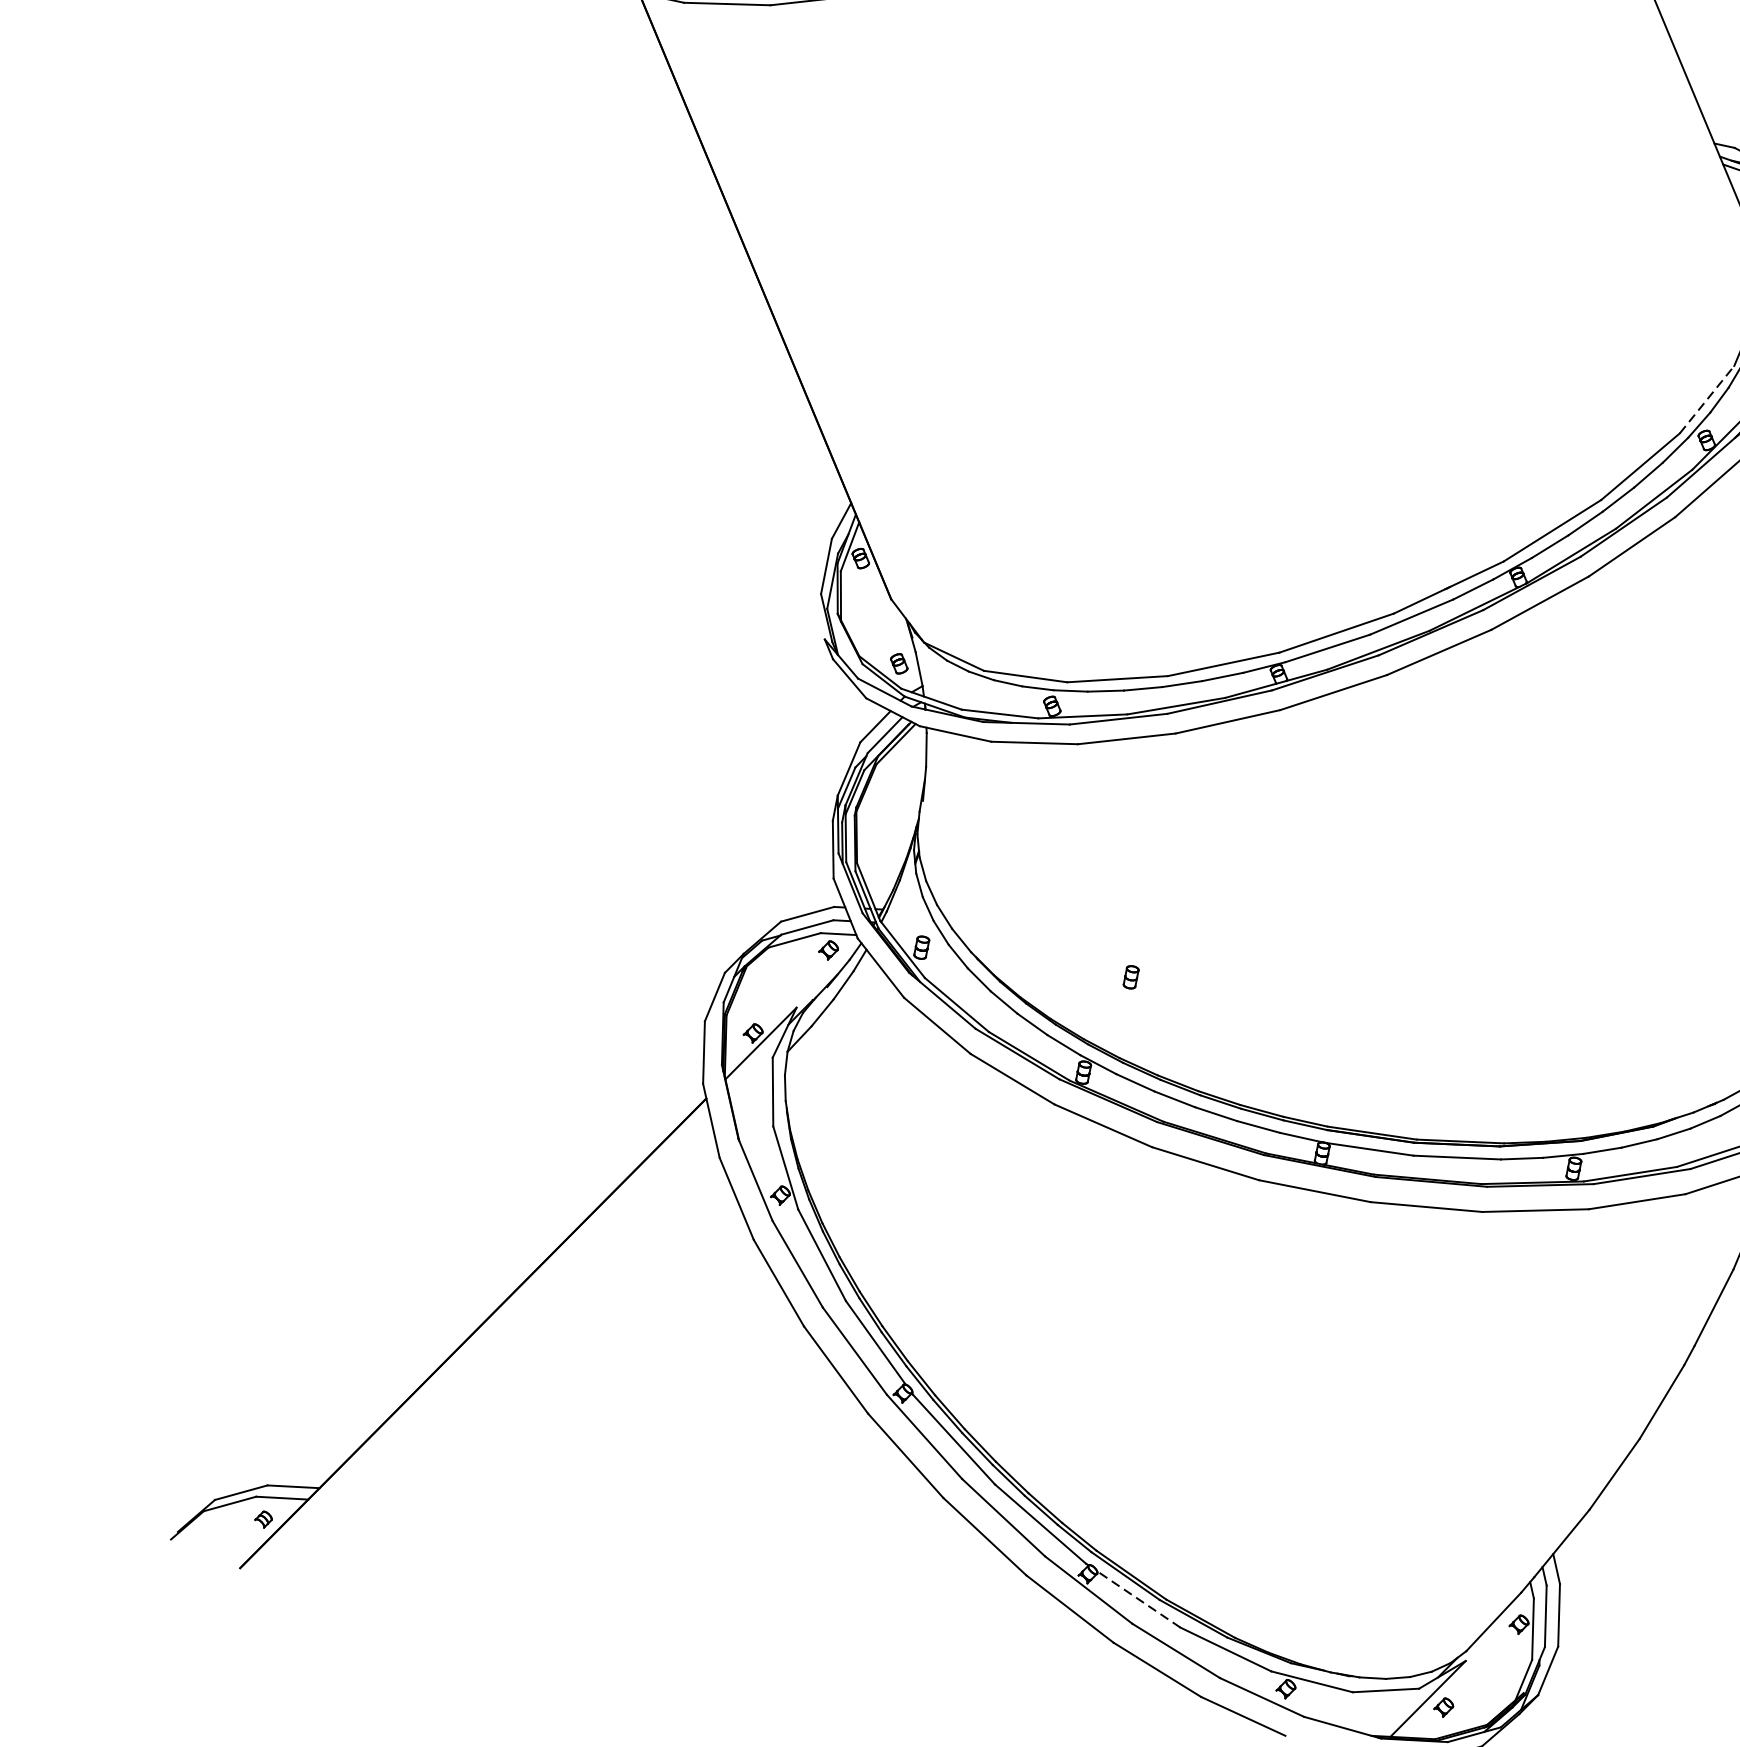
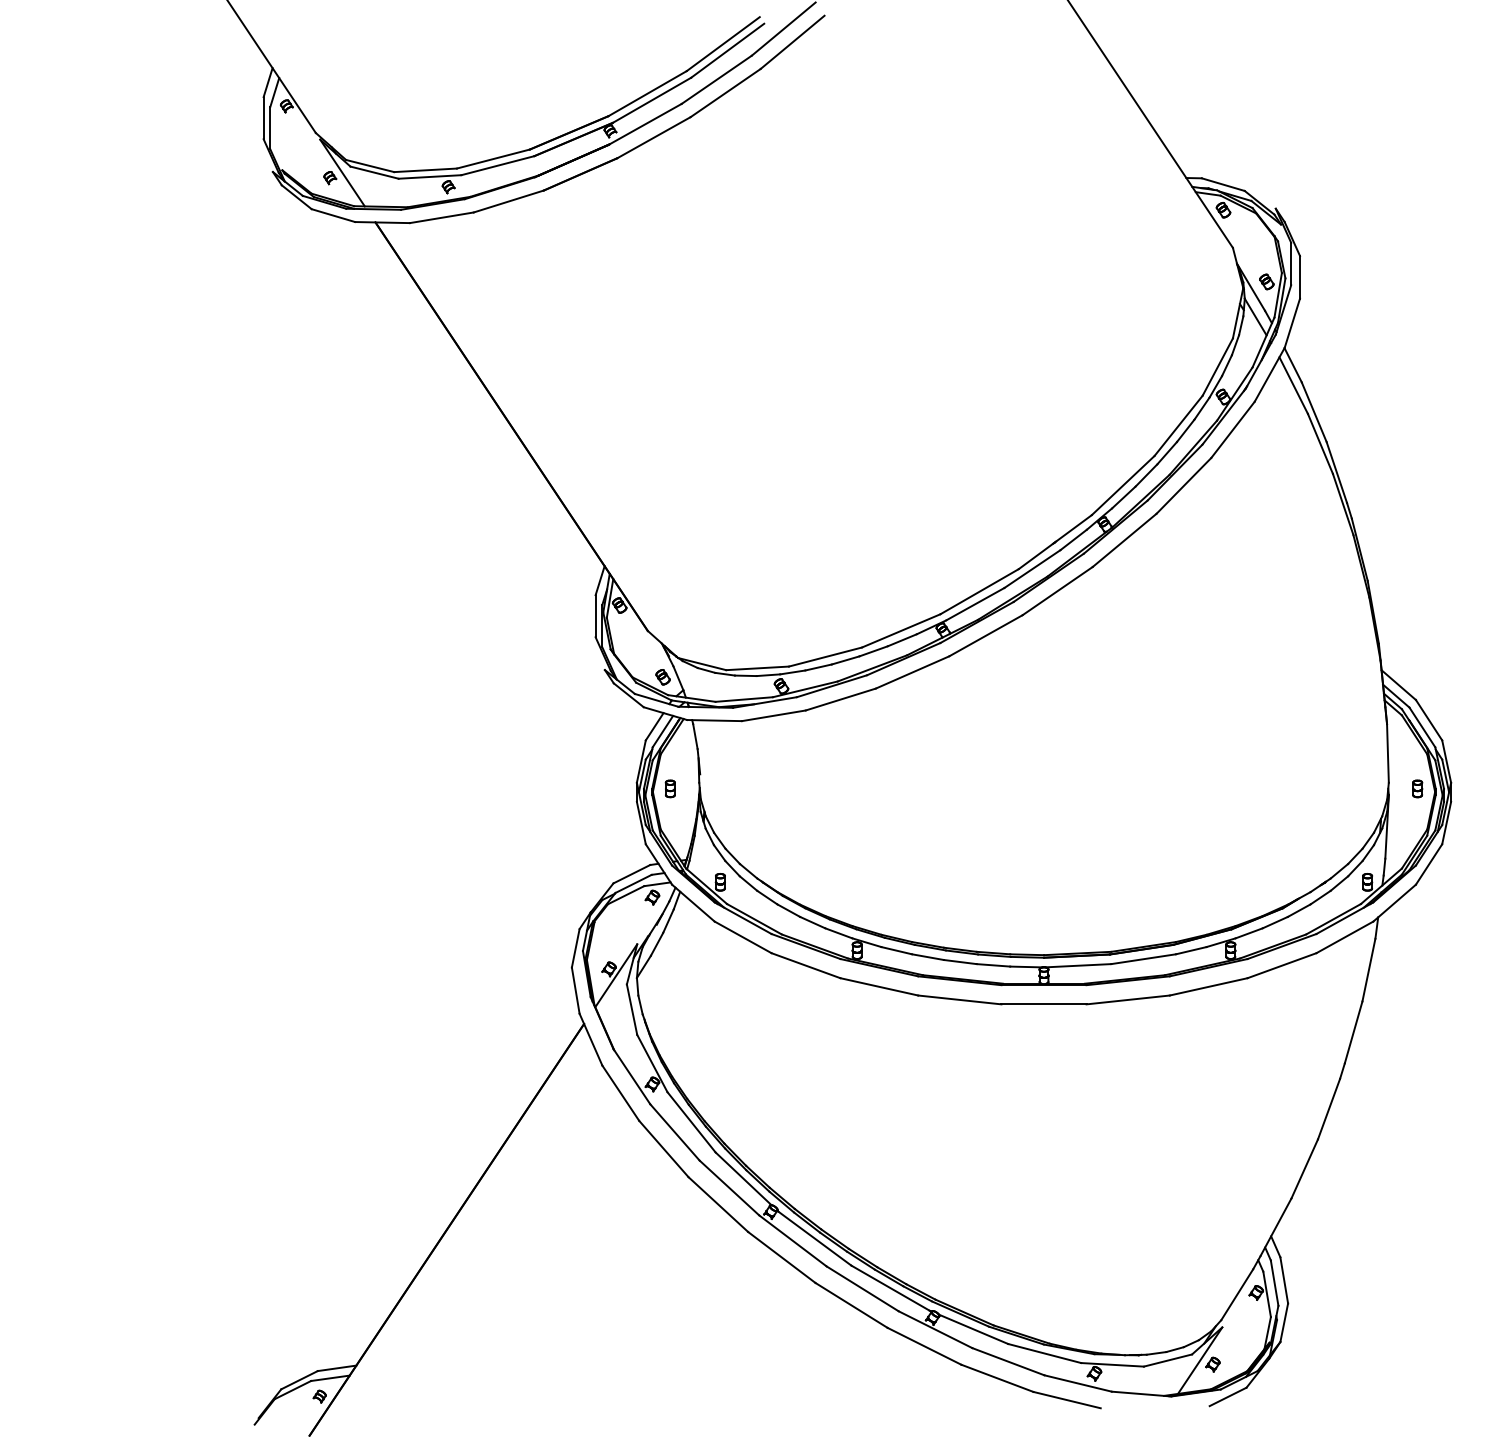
line: (1708, 399) -> (1218, 366), dashed -> solid
part: (1130, 976) -> (669, 788), moved
line: (1138, 1599) -> (973, 1329), dashed -> solid

